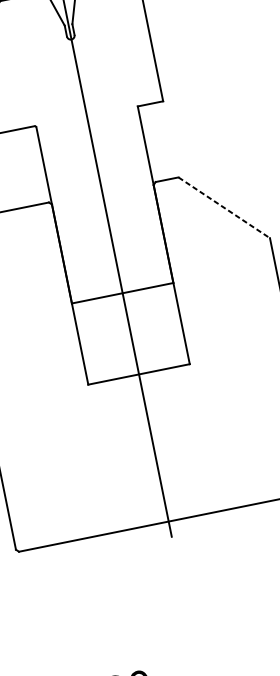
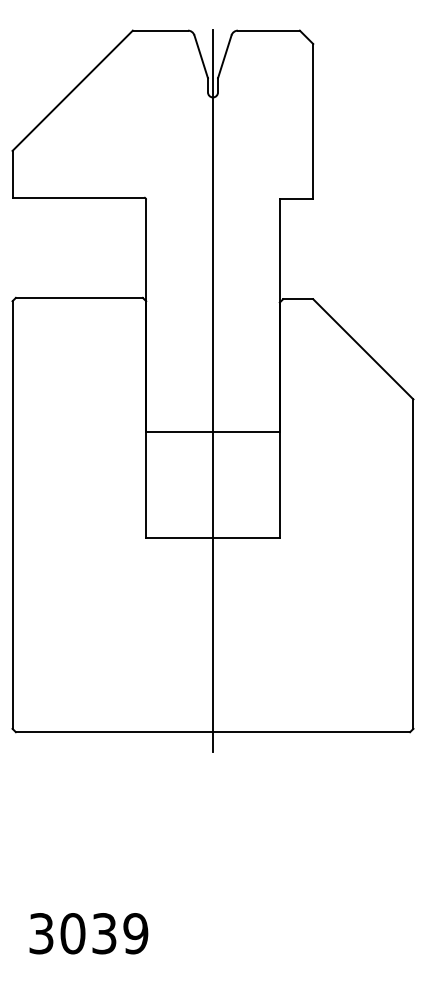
line: (224, 207) -> (363, 349), dashed -> solid

